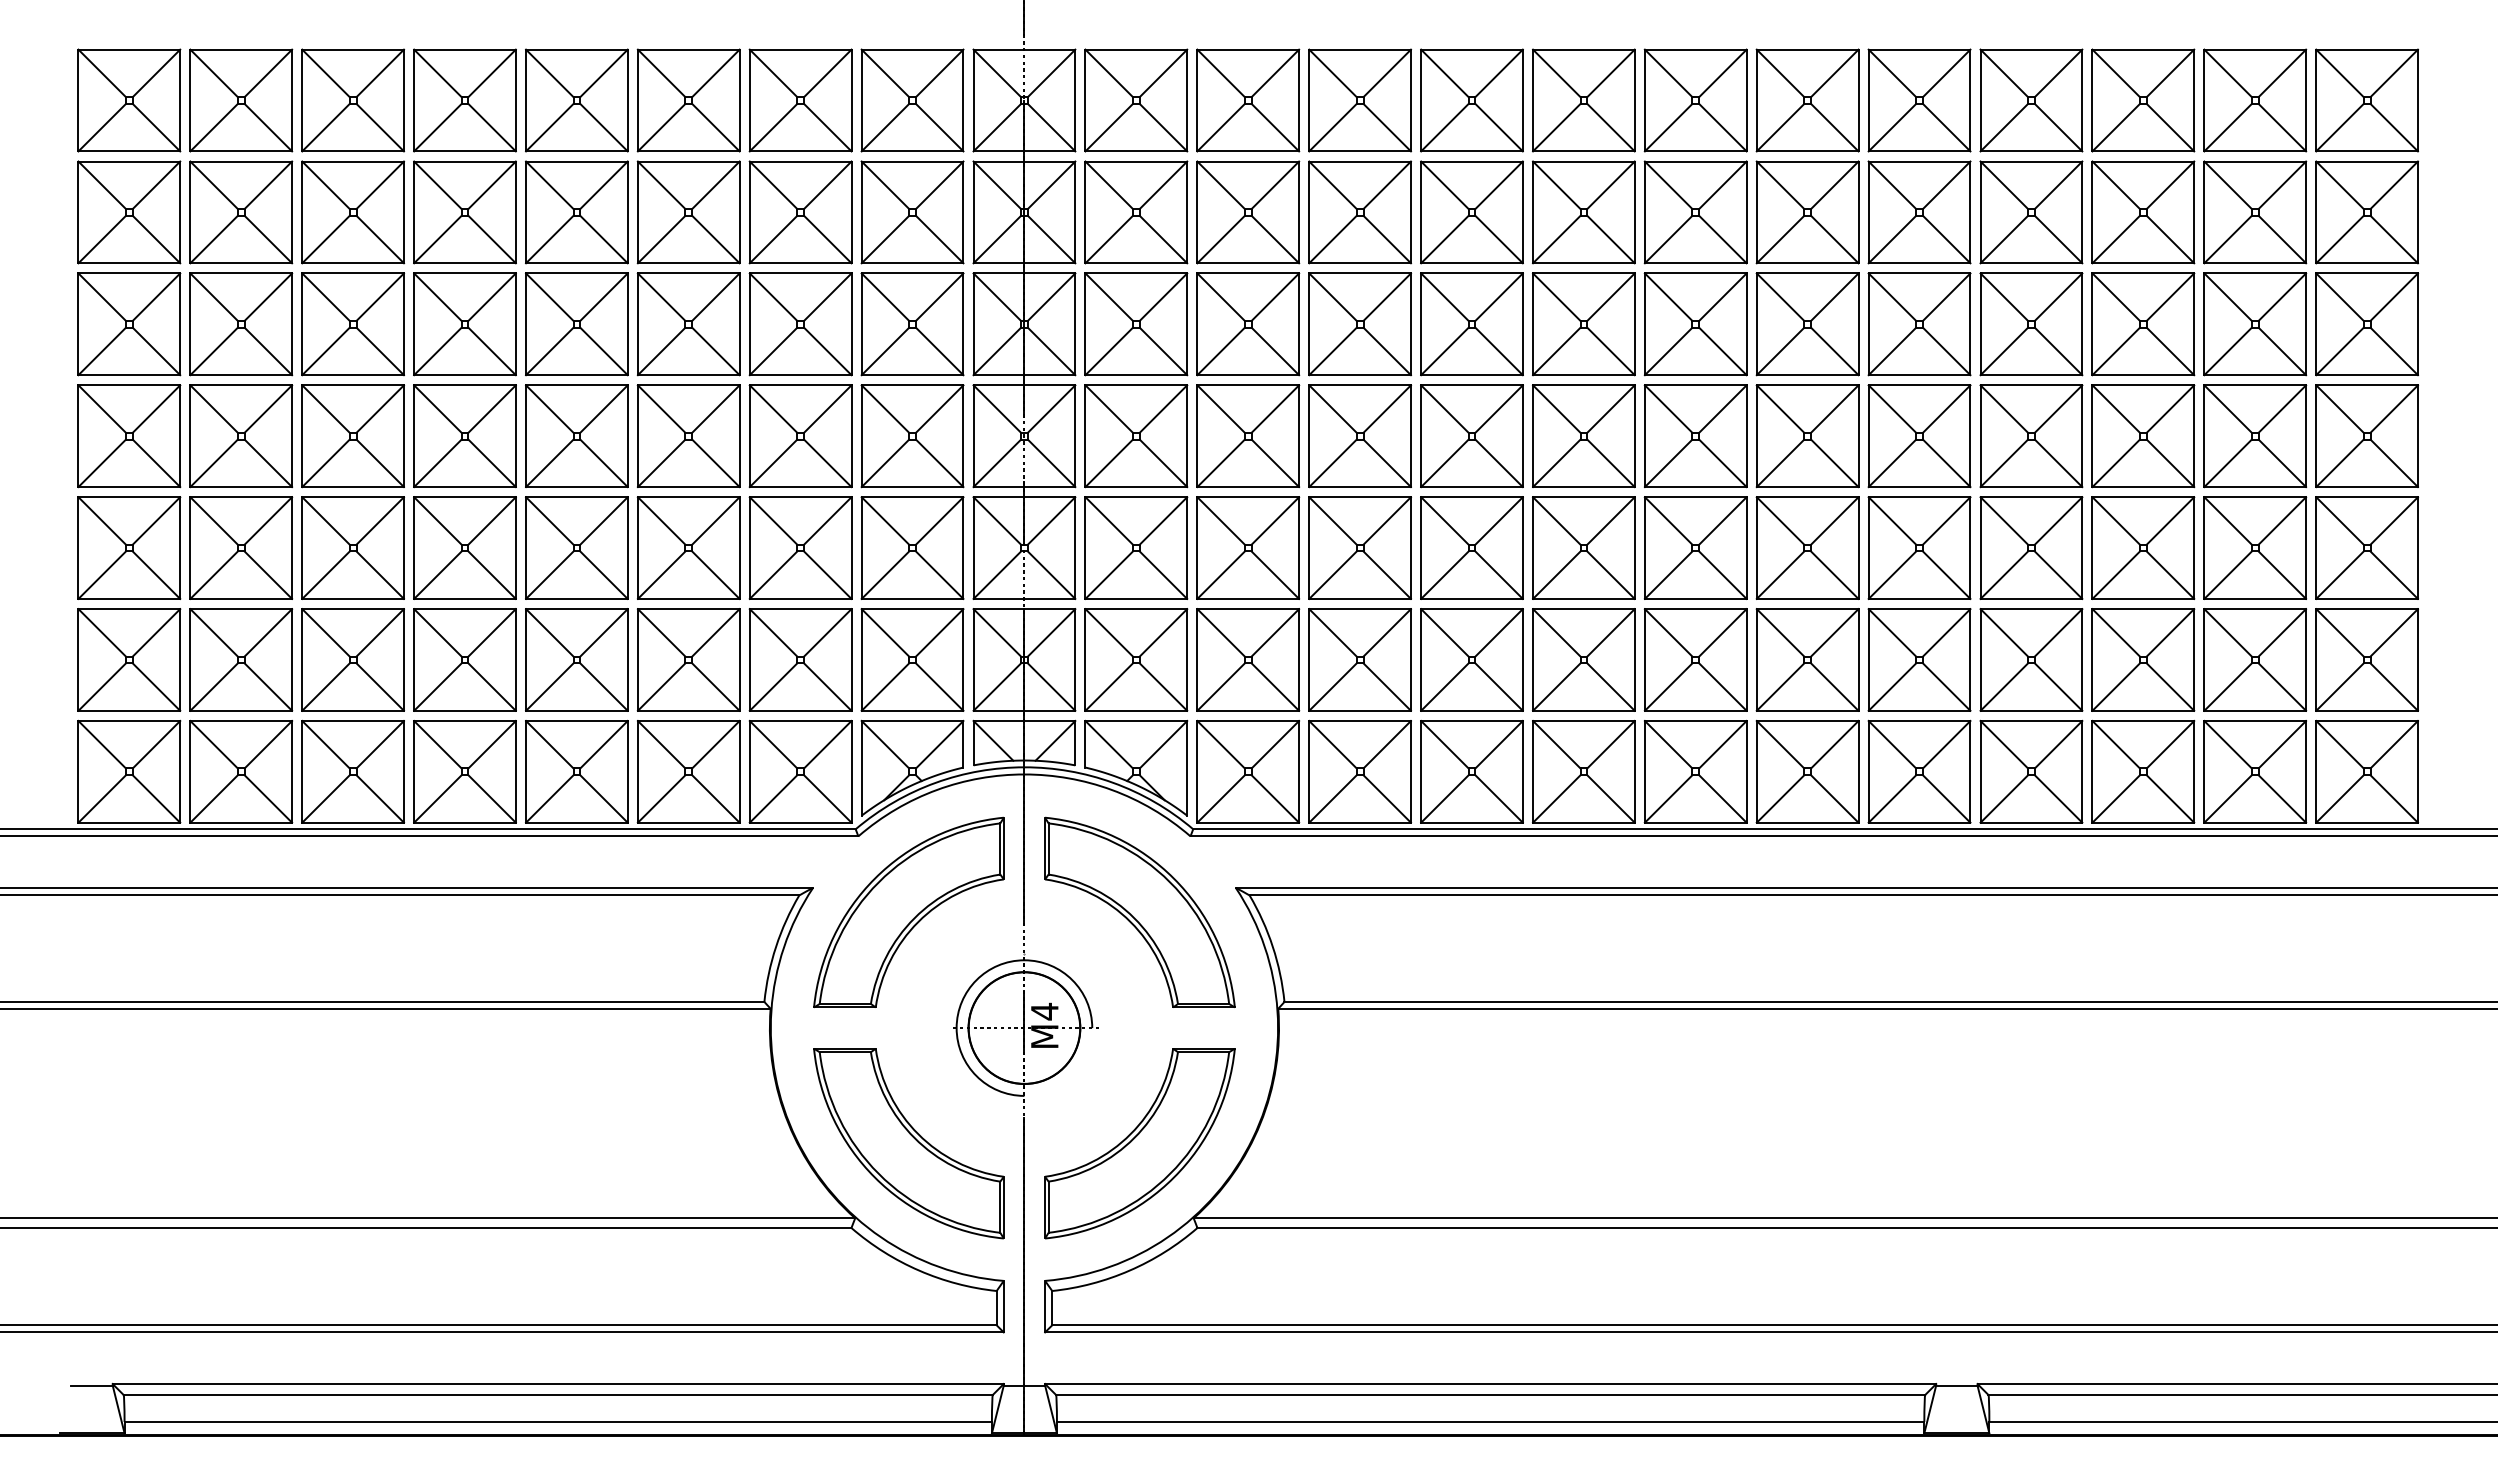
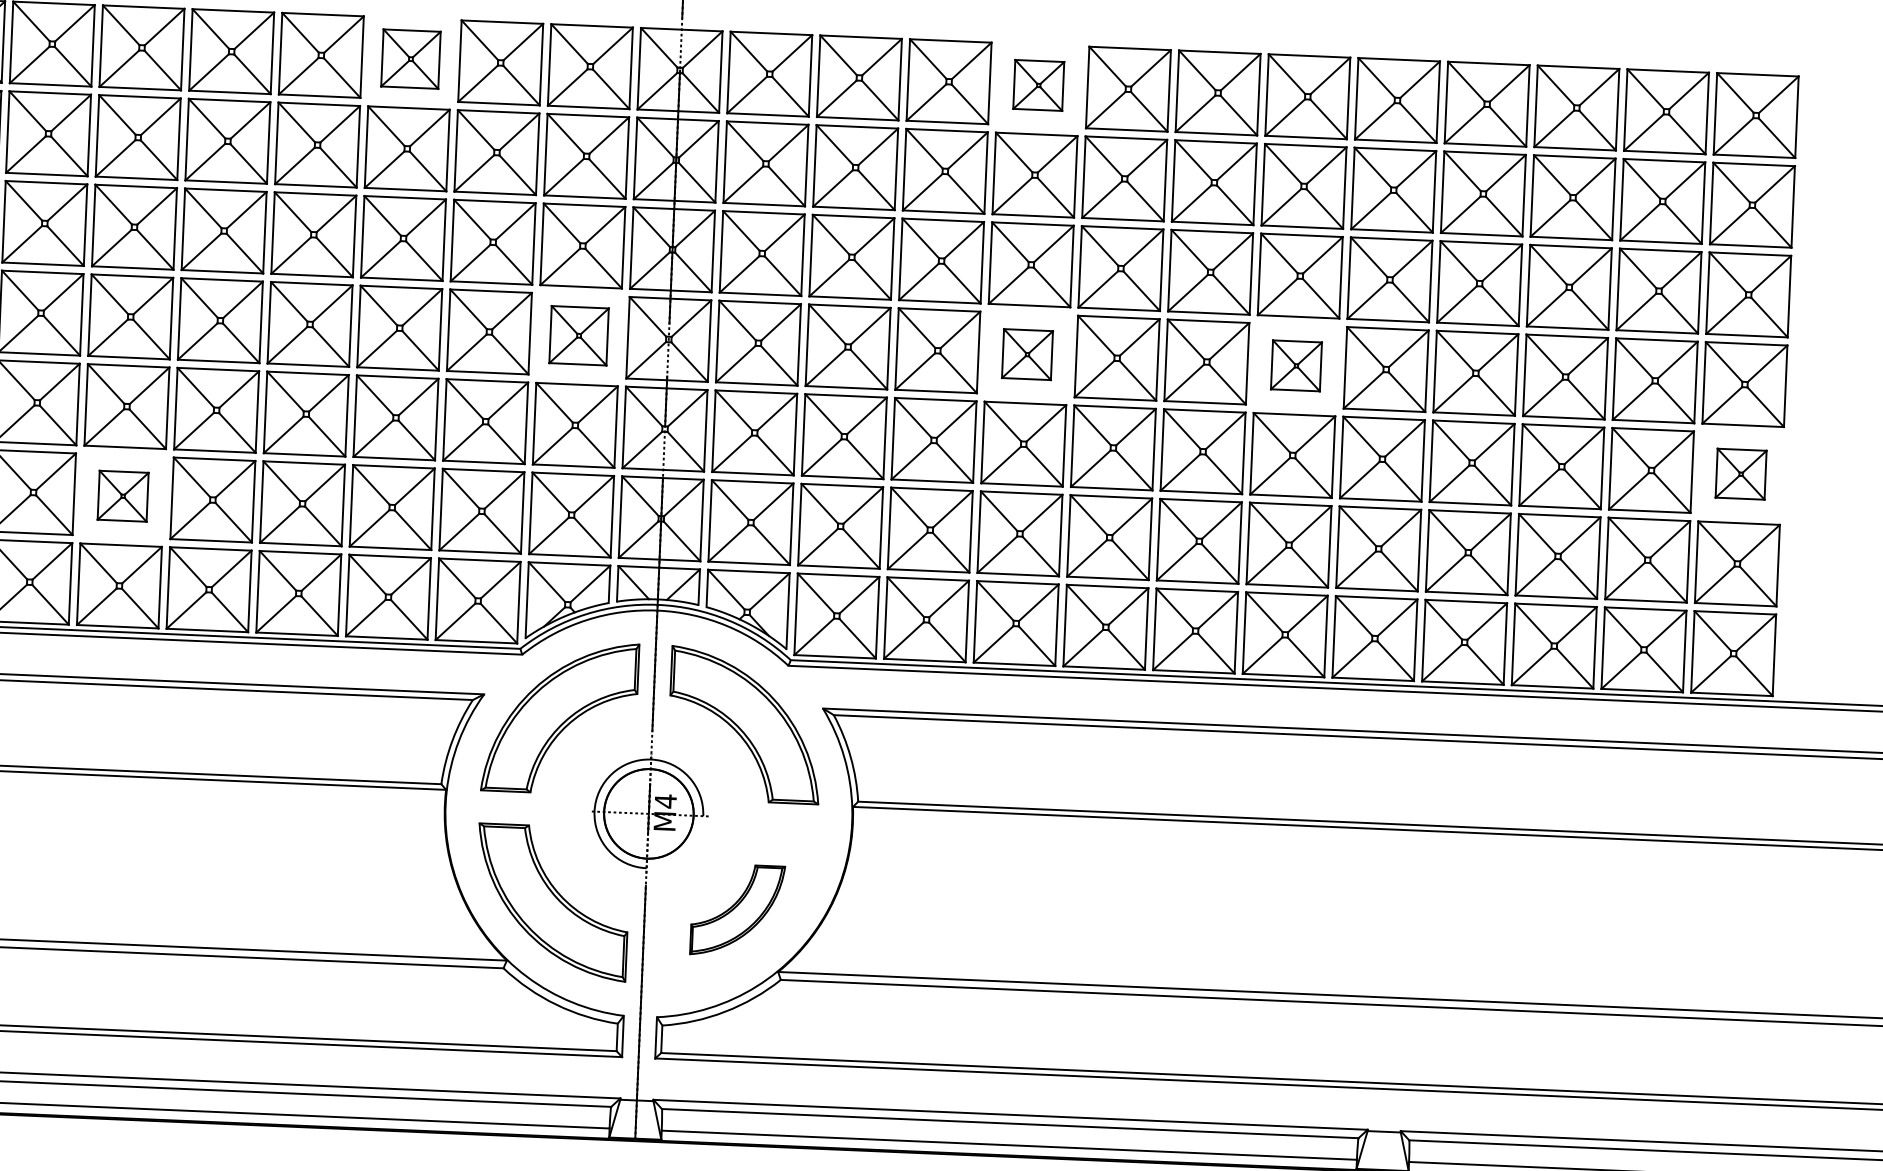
part: (688, 100) -> (410, 59), size x0.7
part: (1471, 100) -> (1038, 85), size x0.6
part: (912, 436) -> (579, 335), size x0.7
part: (1471, 436) -> (1027, 354), size x0.6
part: (1807, 436) -> (1296, 366), size x0.6
part: (2366, 547) -> (1740, 473), size x0.6
part: (352, 659) -> (122, 495), size x0.6
part: (1139, 1143) -> (737, 910), size x0.6

